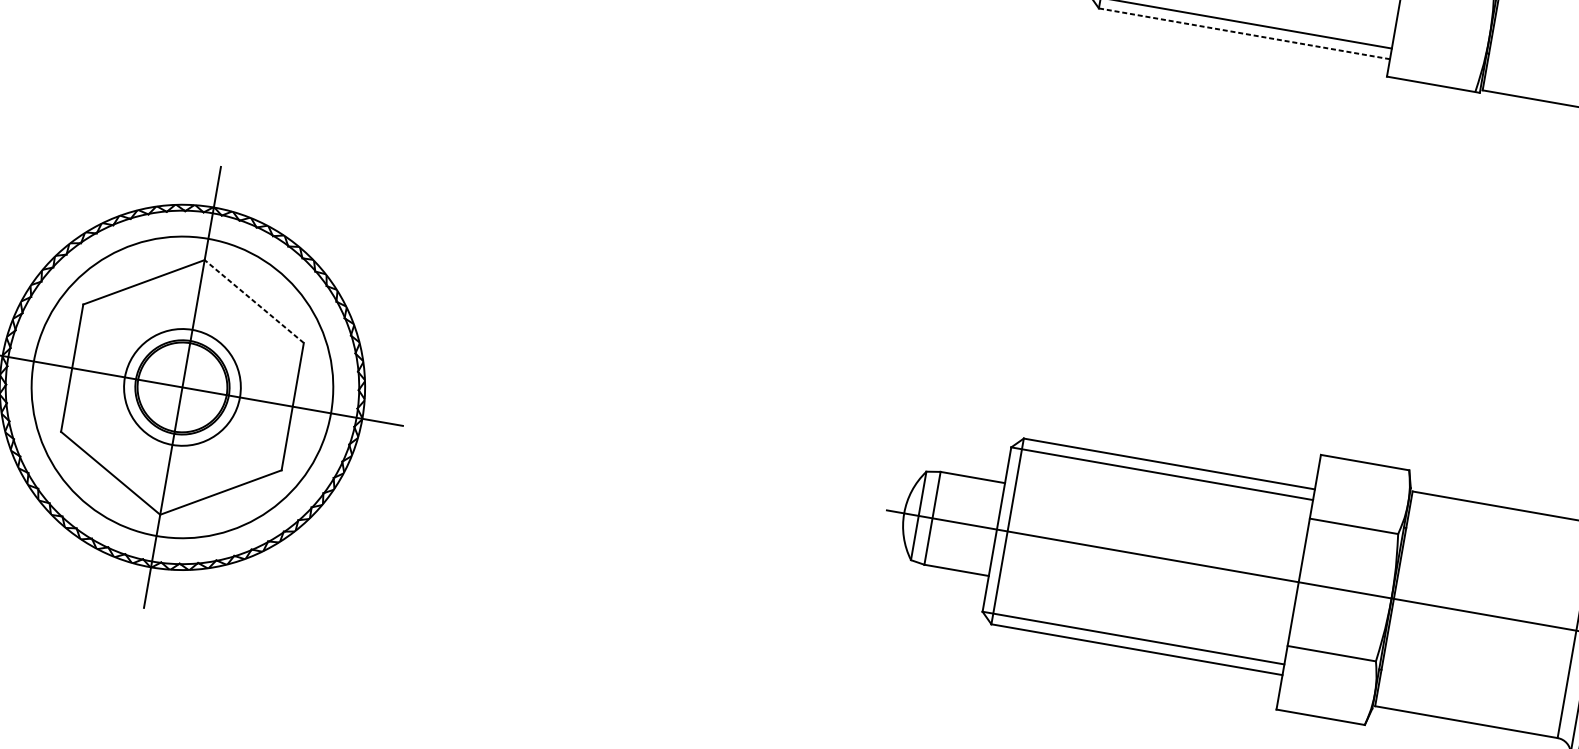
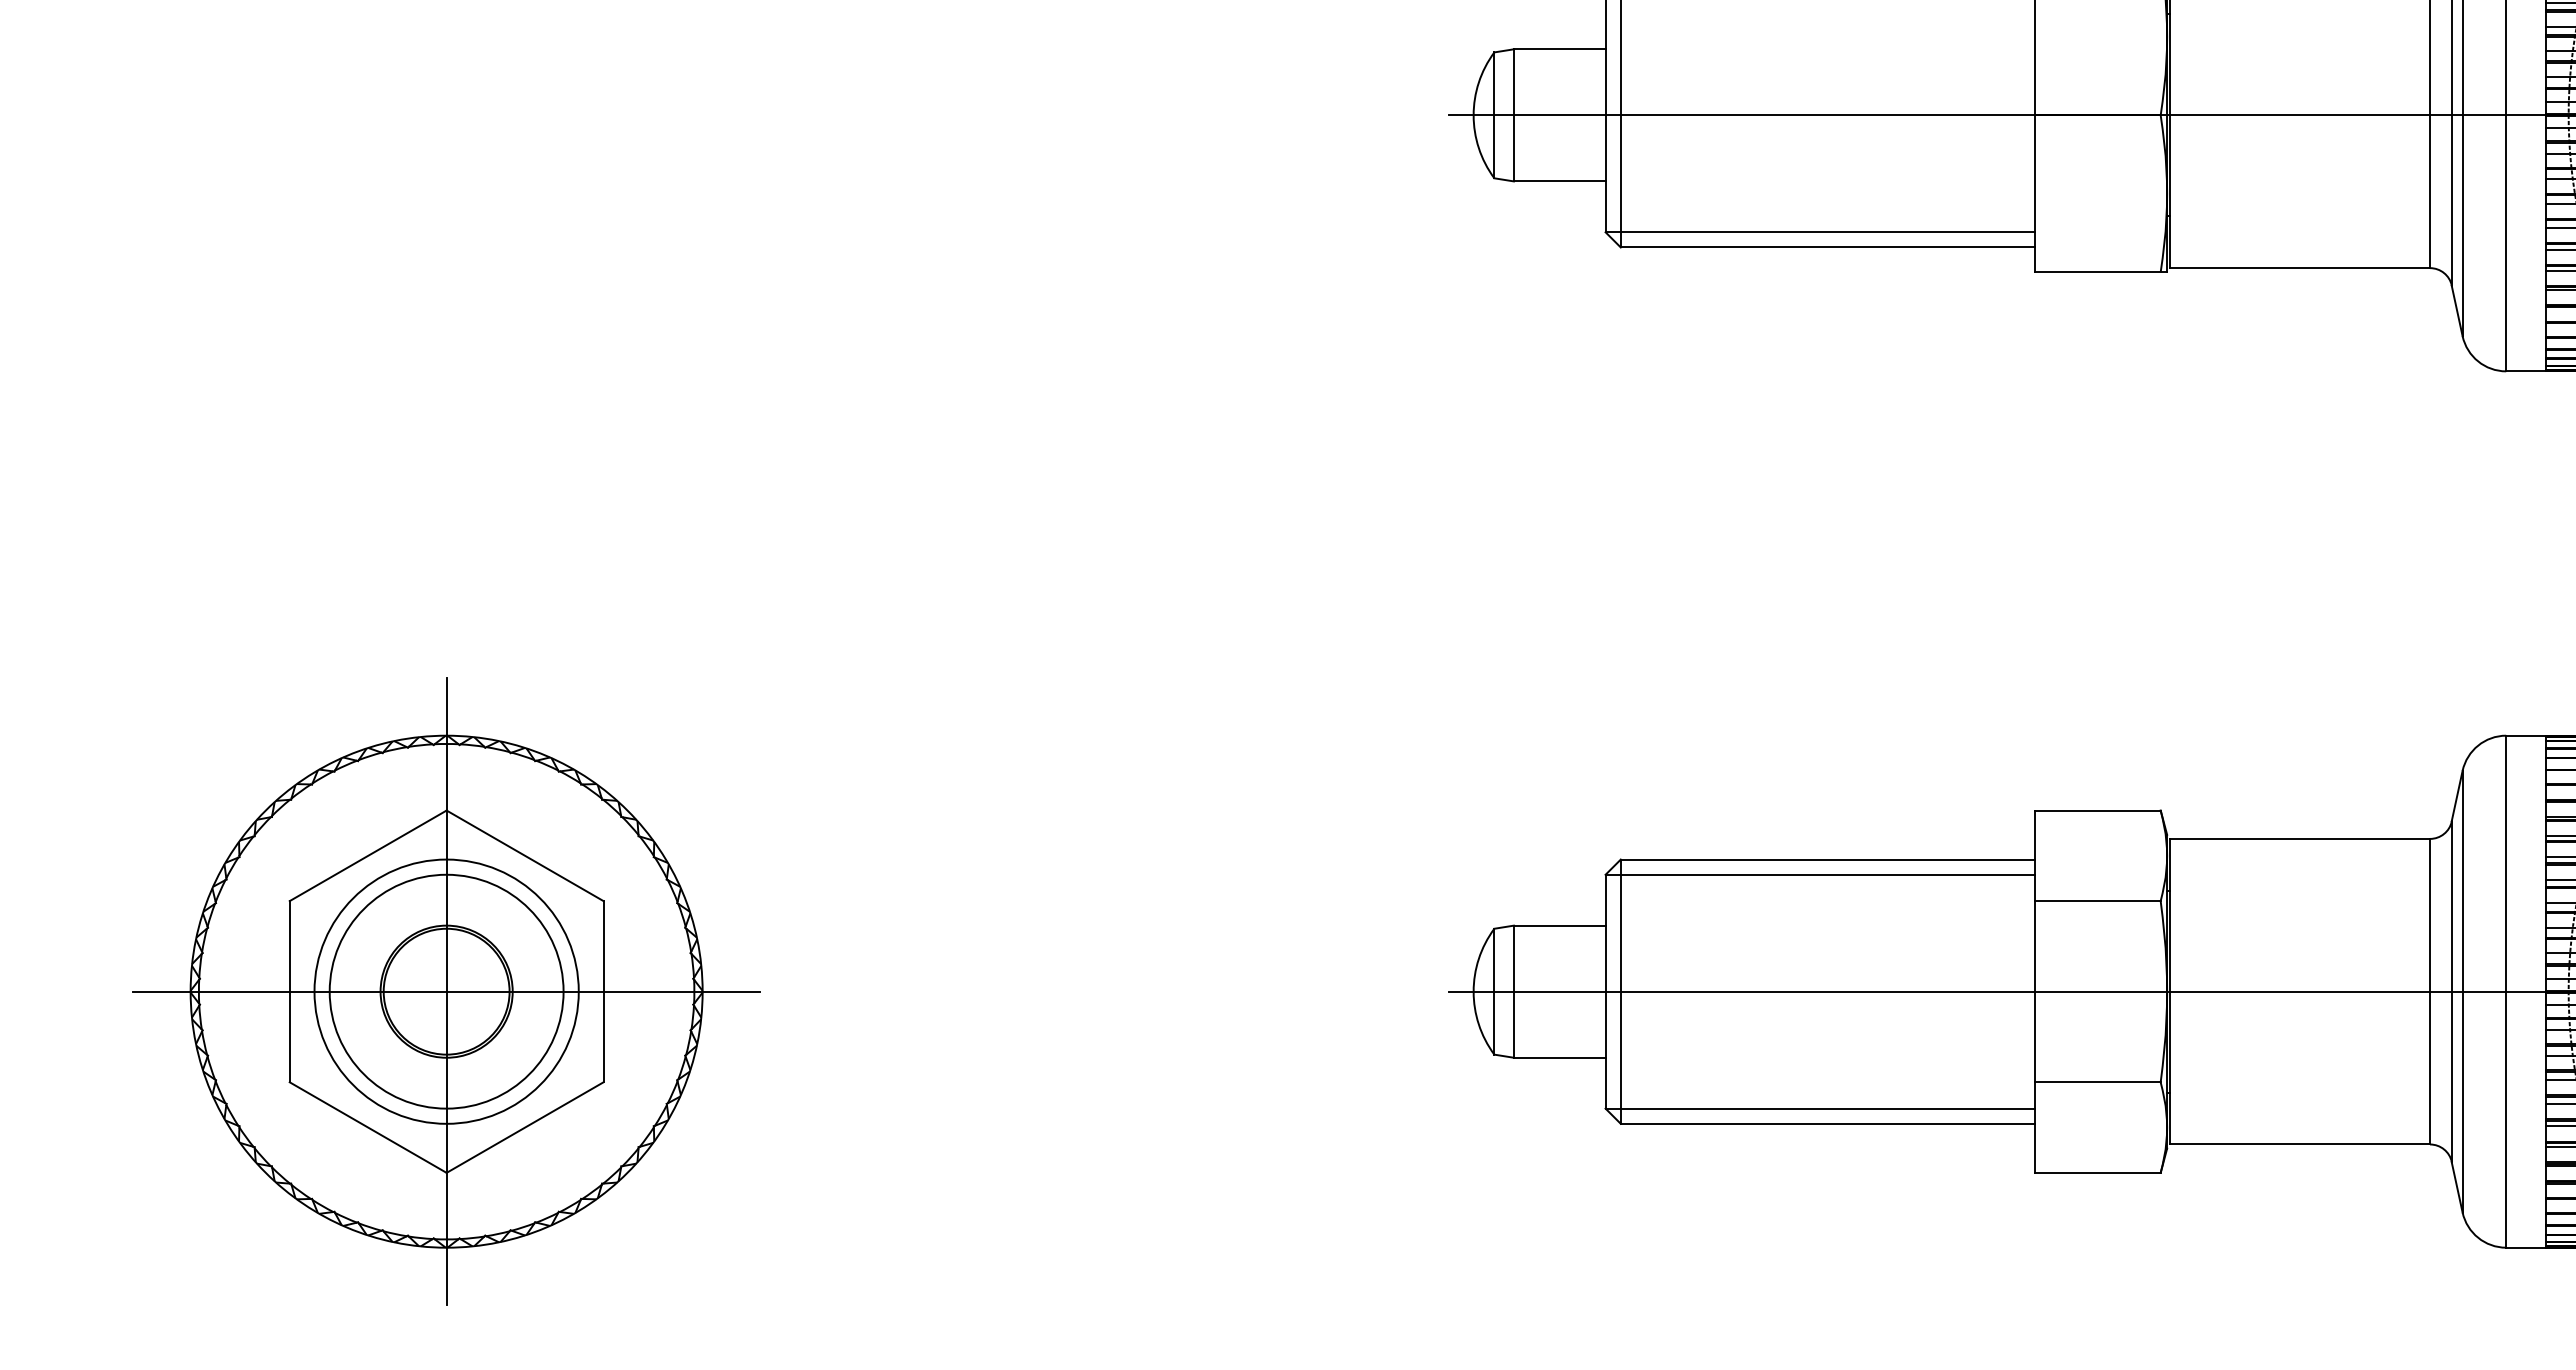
line: (1244, 33) -> (1827, 247), dashed -> solid
line: (254, 301) -> (525, 855), dashed -> solid
circle: (182, 387) -> (446, 991), size x0.62
circle: (182, 387) -> (446, 991), size x1.43

